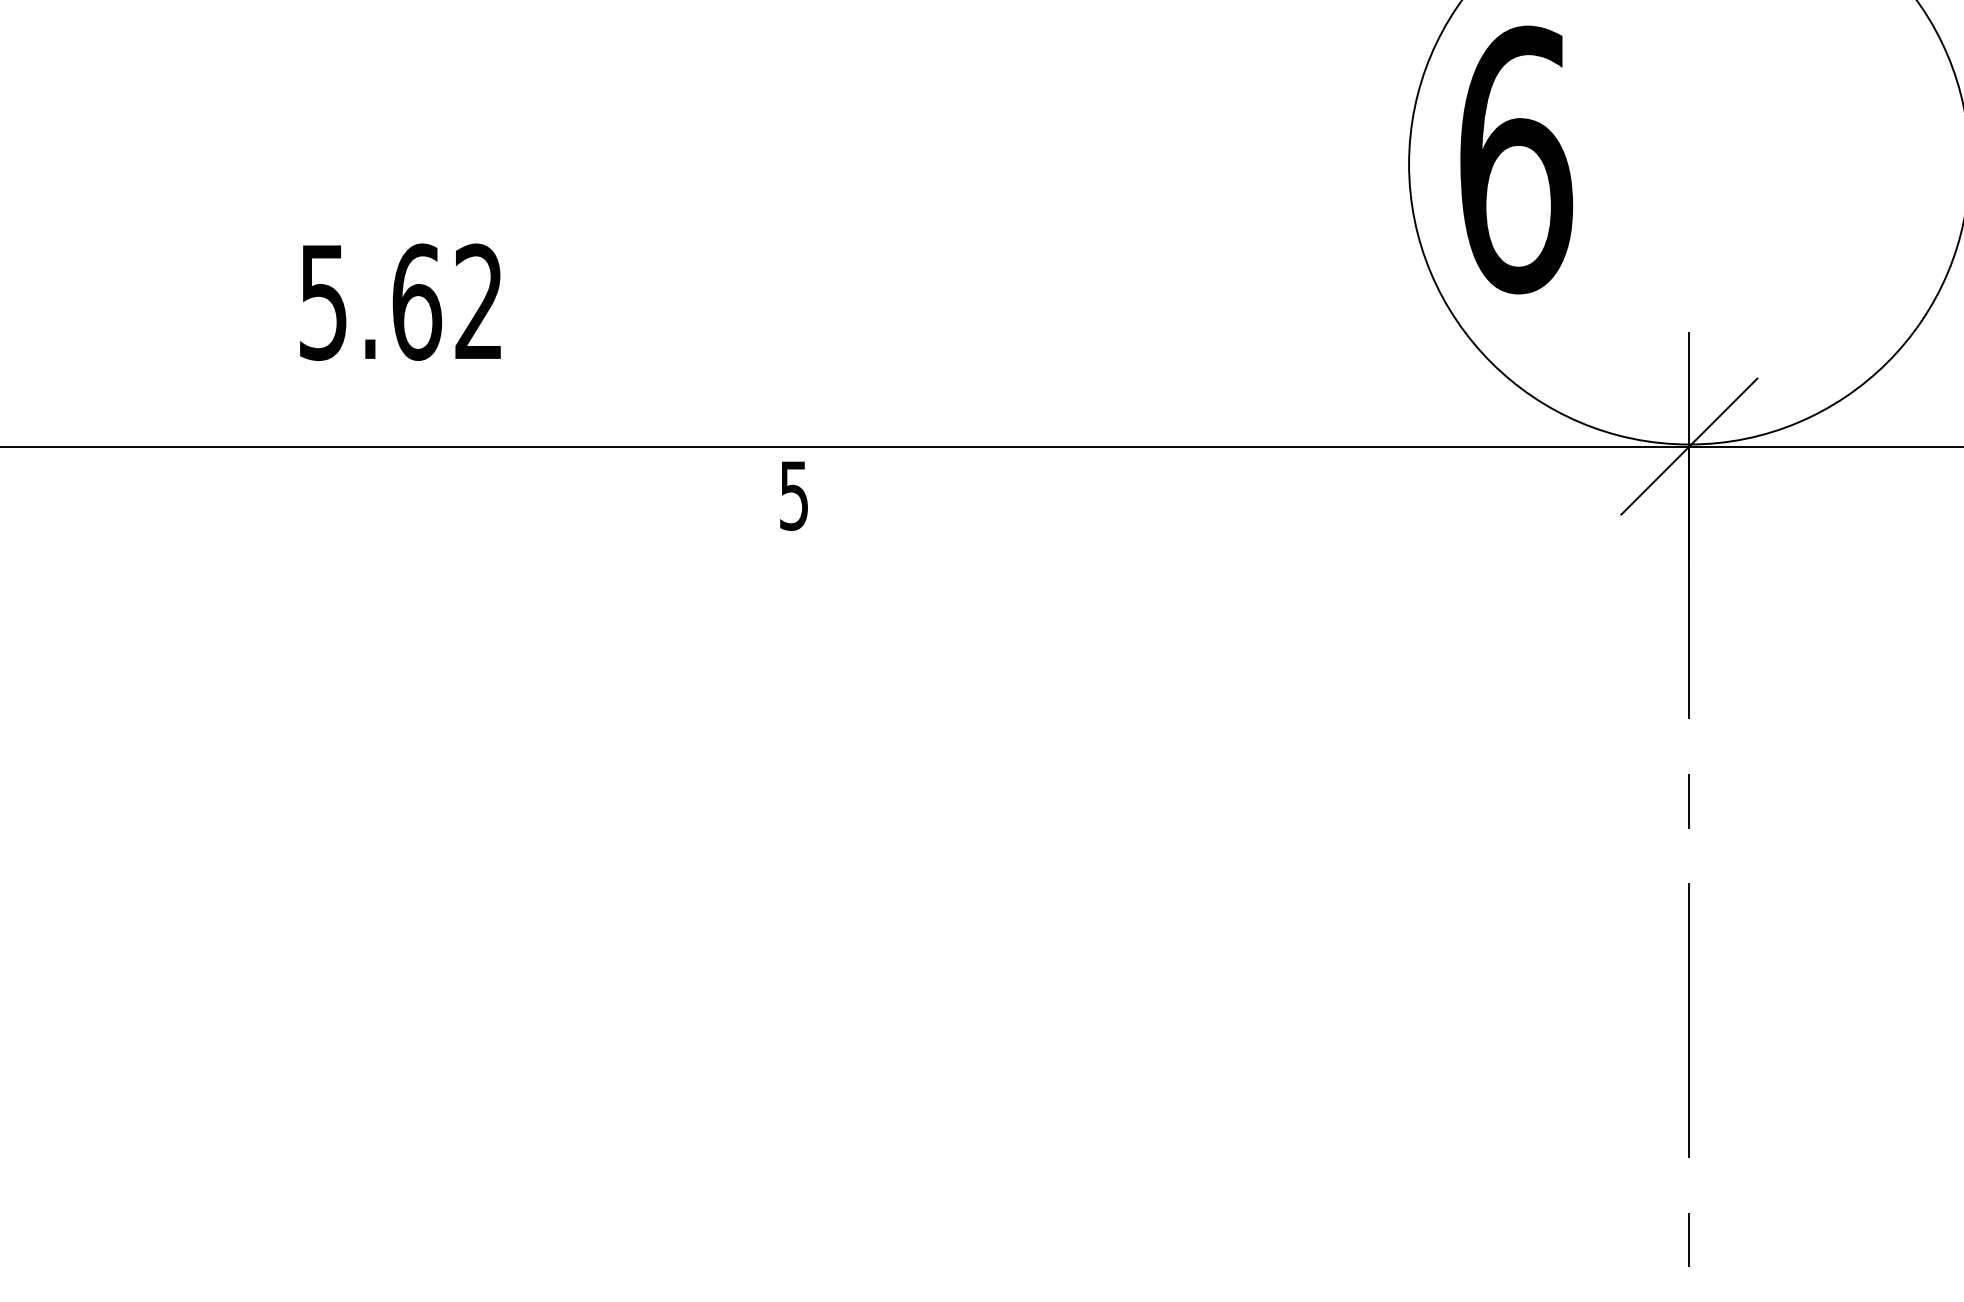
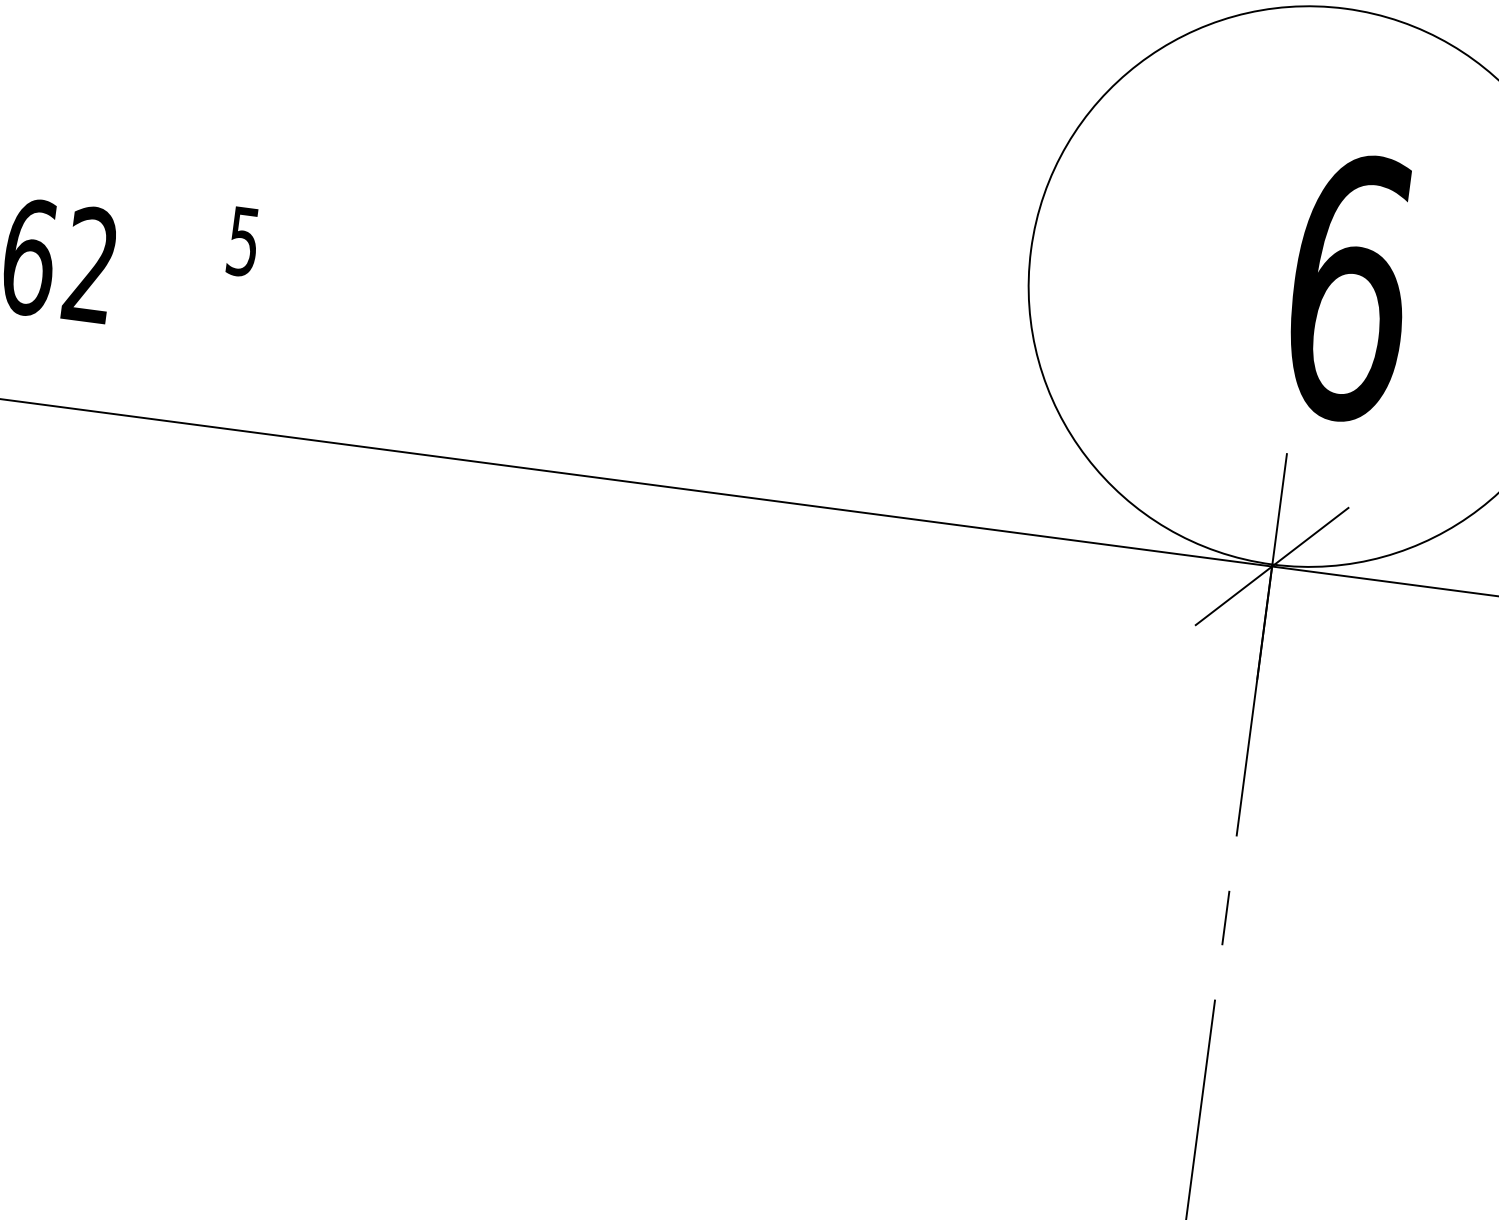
text: (1516, 159) -> (1350, 287), moved
text: (793, 495) -> (242, 241), moved

